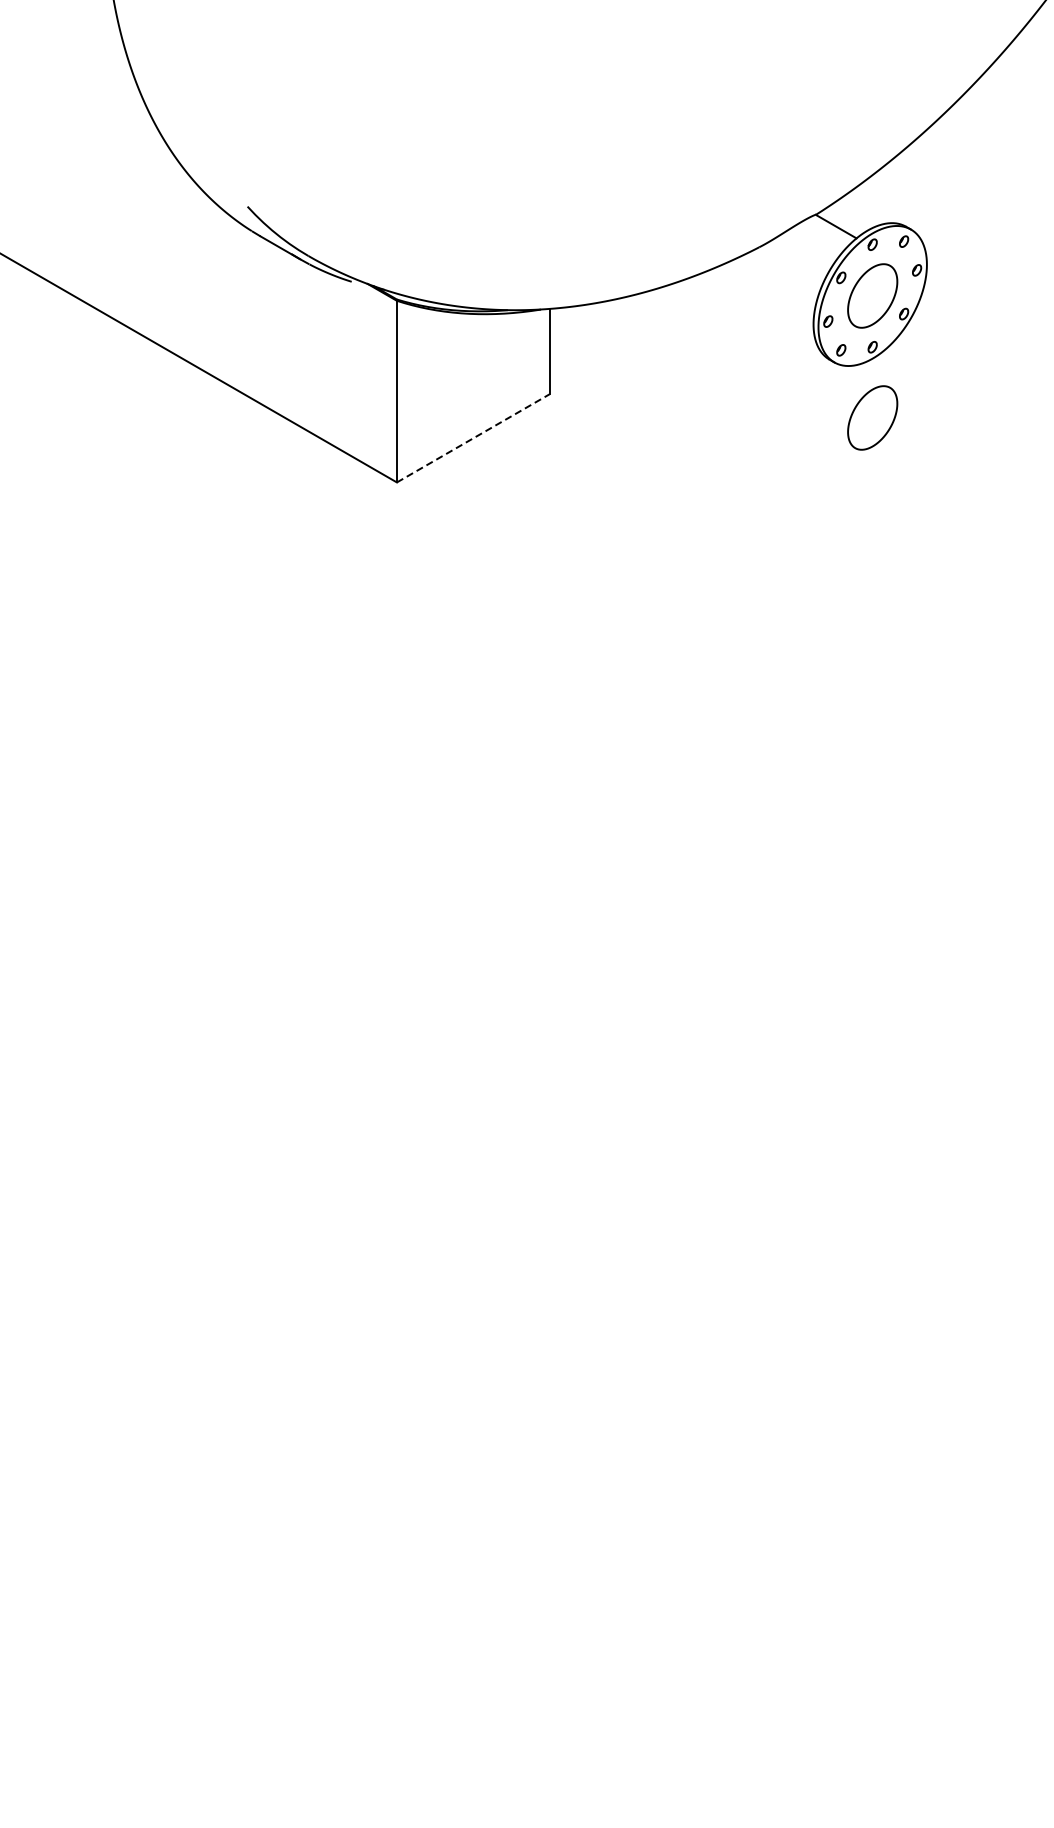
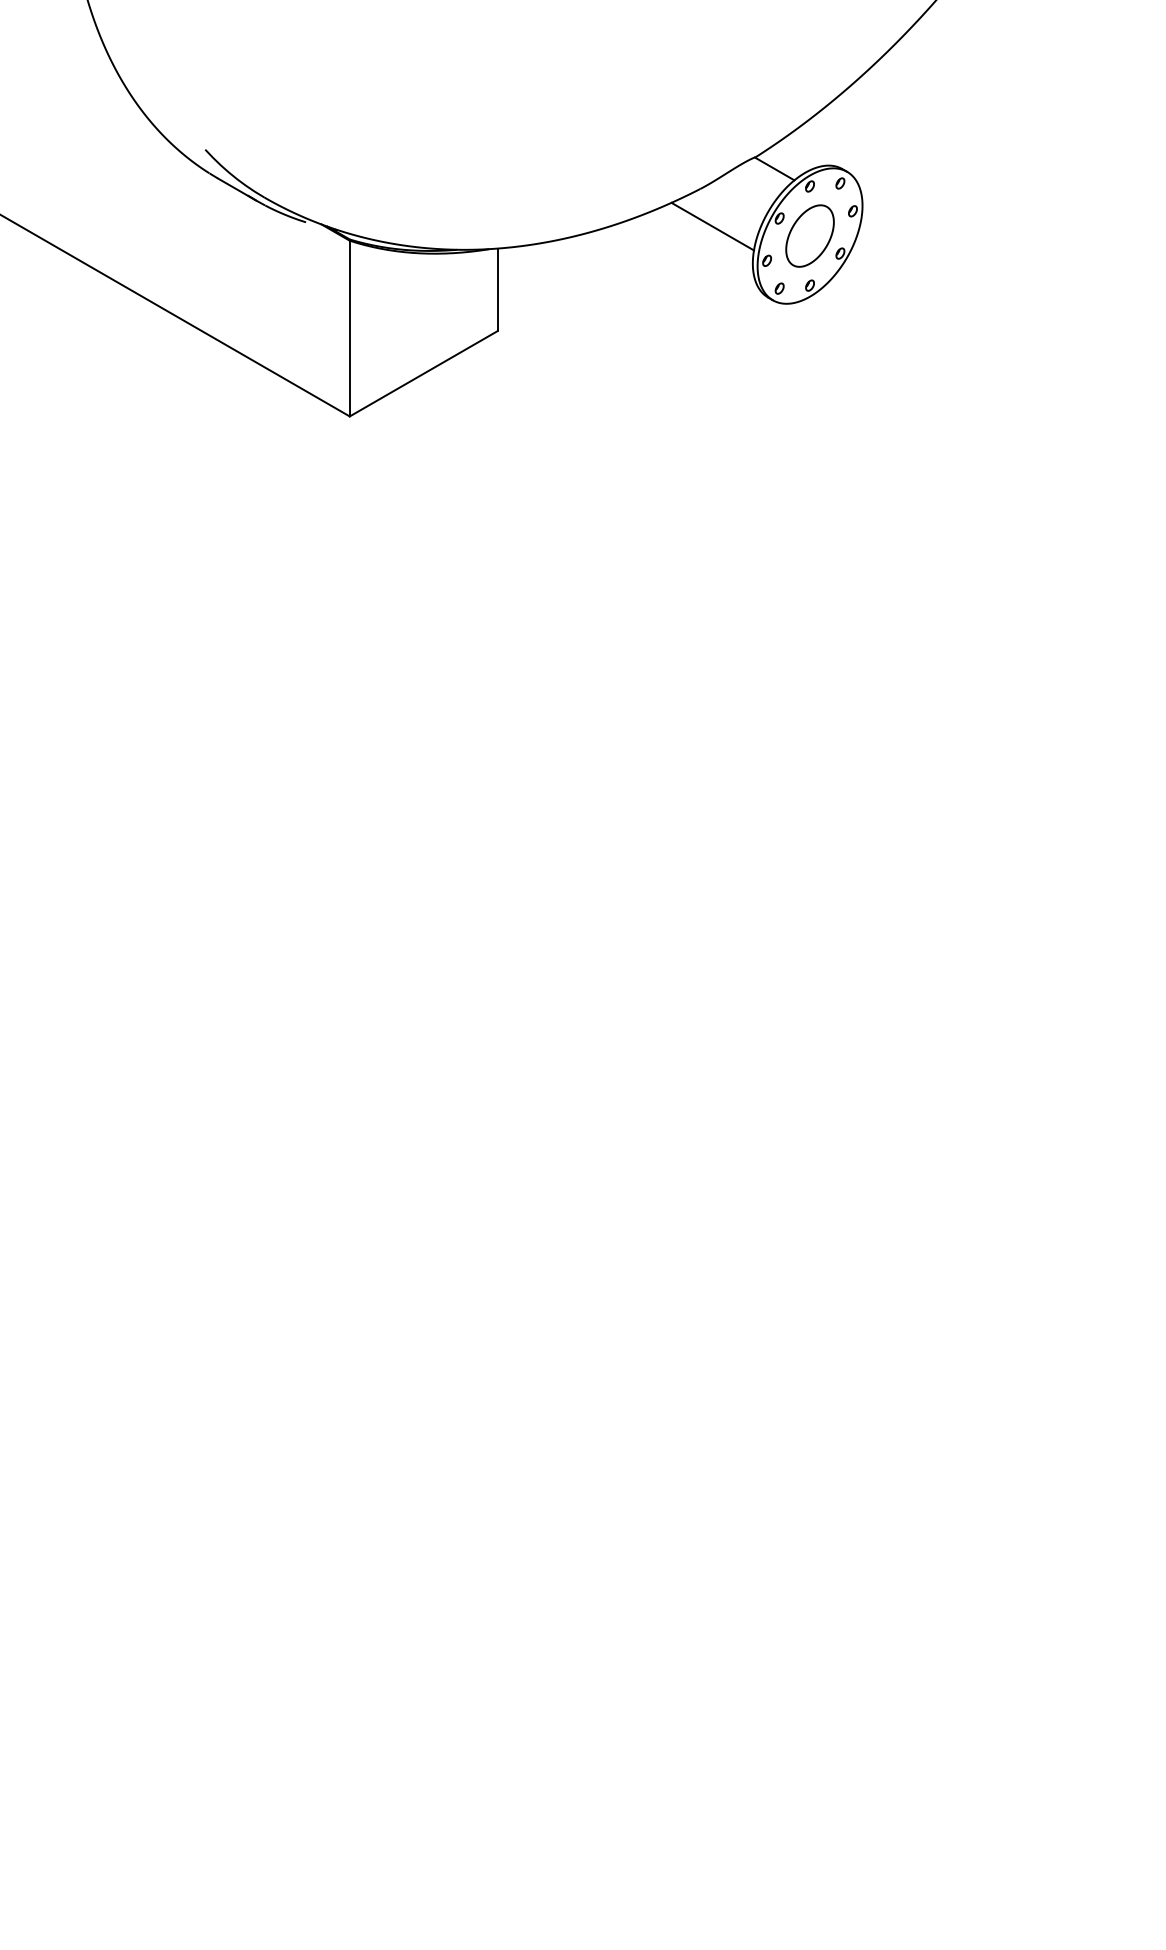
line: (771, 286) -> (712, 226), added
part: (872, 417) -> (809, 353), removed
line: (474, 438) -> (424, 373), dashed -> solid

